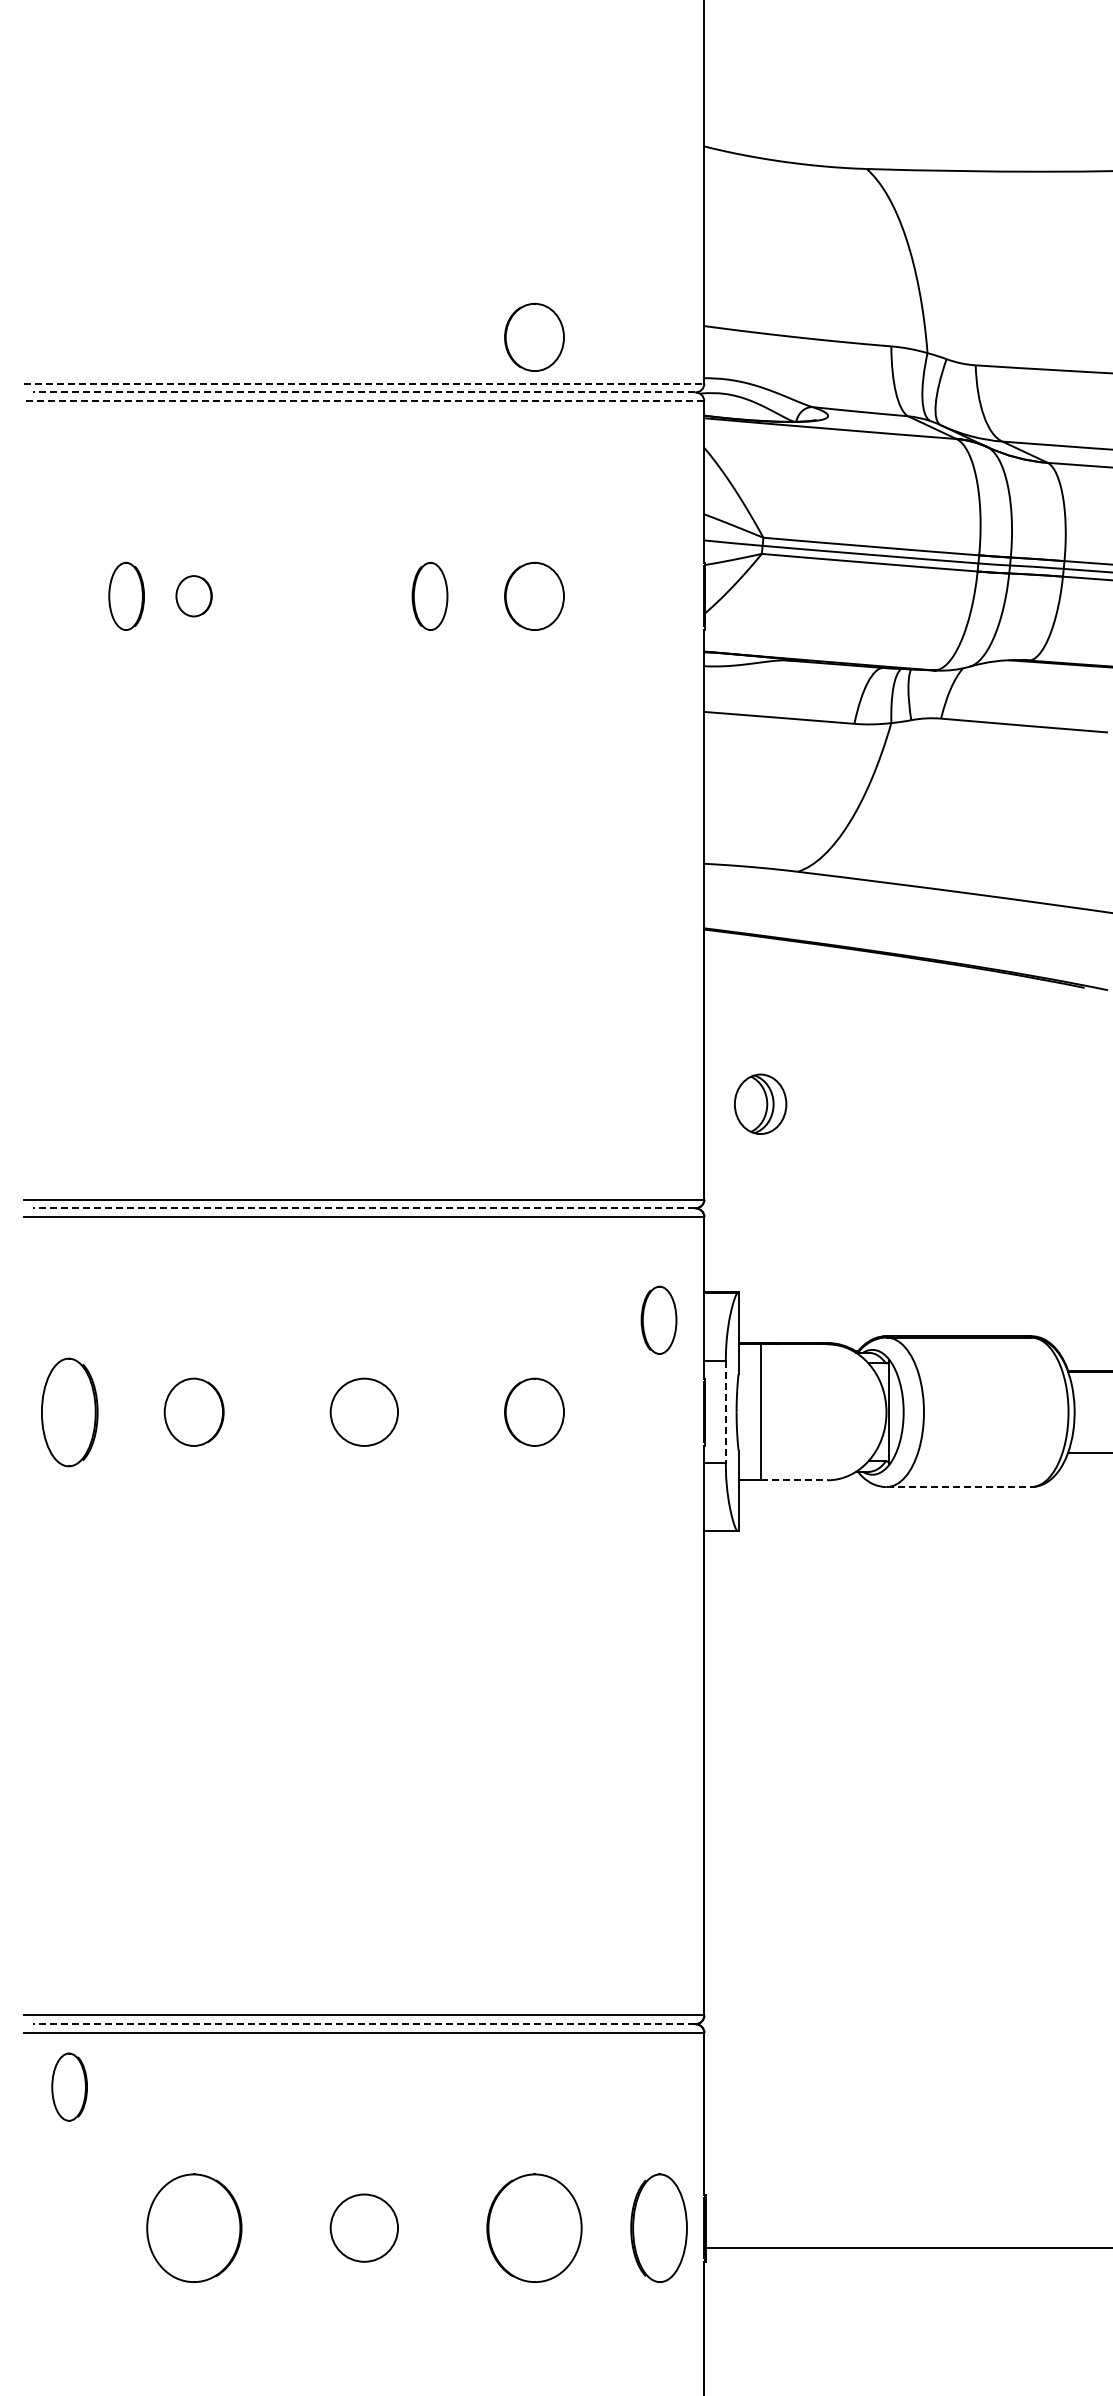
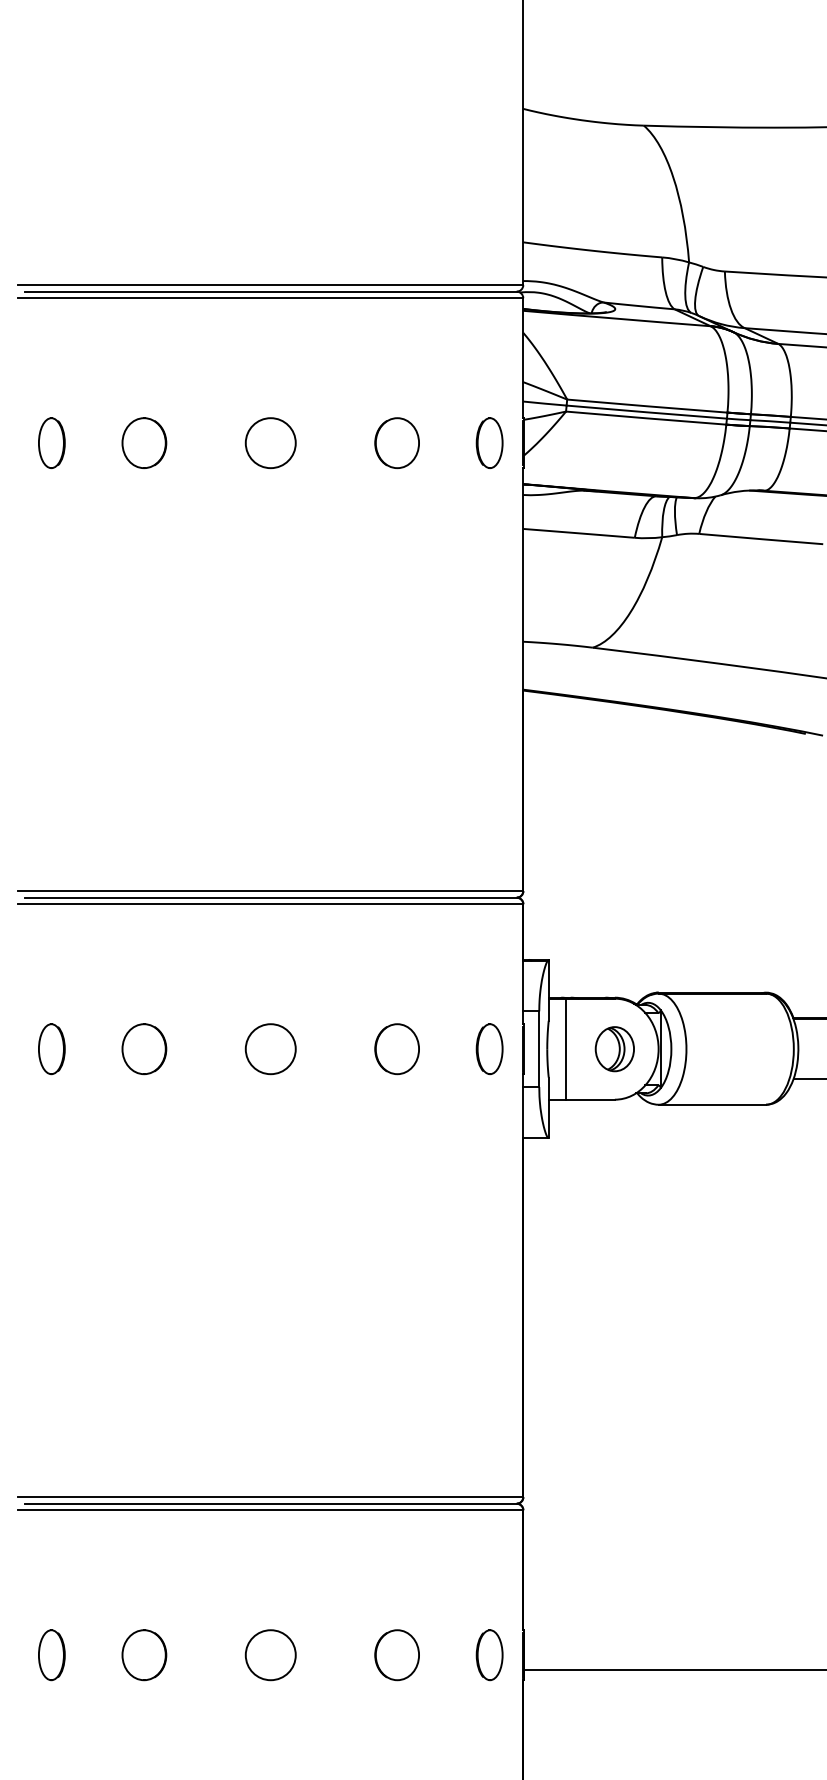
part: (534, 336) -> (397, 250), removed
line: (364, 383) -> (270, 284), dashed -> solid
line: (363, 392) -> (270, 291), dashed -> solid
line: (364, 401) -> (270, 298), dashed -> solid
part: (126, 595) -> (51, 442), moved
part: (193, 595) -> (143, 442), size x1.67
circle: (363, 595) -> (270, 442), added
part: (429, 595) -> (489, 442), moved
part: (760, 1103) -> (614, 1048), moved
line: (363, 1208) -> (270, 897), dashed -> solid
part: (658, 1319) -> (489, 1048), moved
part: (69, 1411) -> (51, 1048), size x0.62
line: (725, 1412) -> (539, 1049), dashed -> solid
line: (794, 1480) -> (590, 1099), dashed -> solid
line: (959, 1487) -> (712, 1105), dashed -> solid
line: (363, 2024) -> (270, 1503), dashed -> solid
part: (69, 2086) -> (51, 1654), moved
part: (193, 2227) -> (143, 1654), size x0.62
part: (534, 2227) -> (397, 1654), size x0.62
part: (658, 2227) -> (489, 1654), size x0.62

